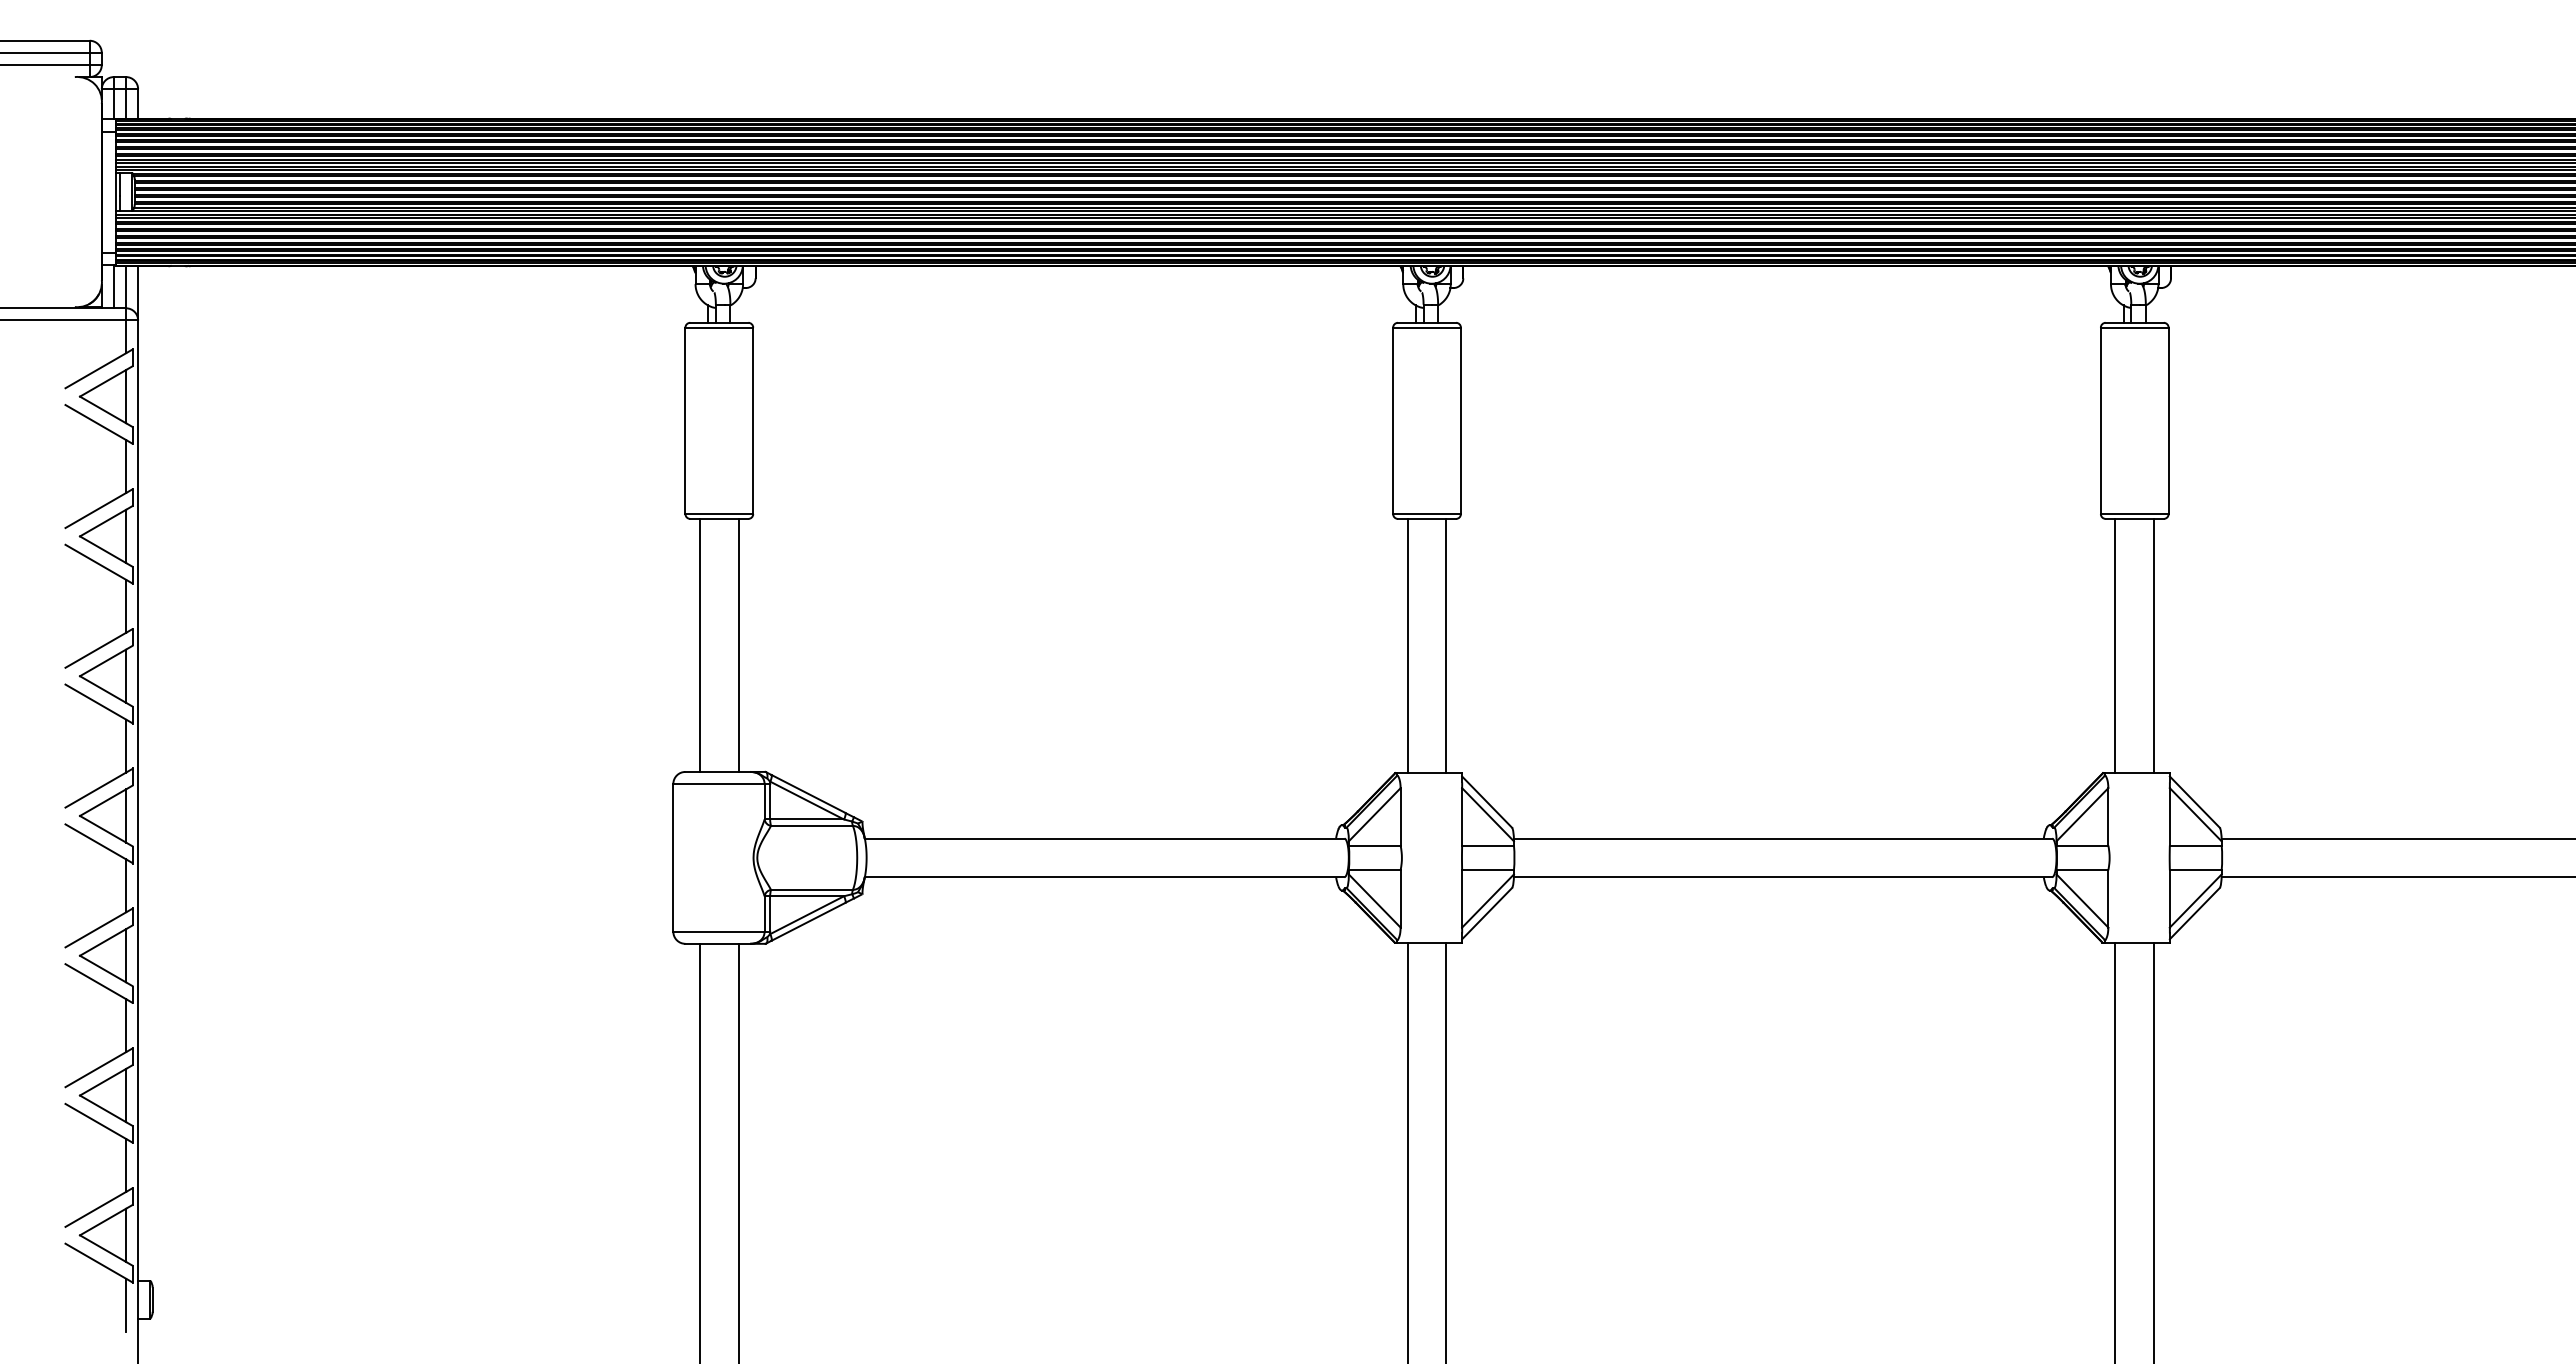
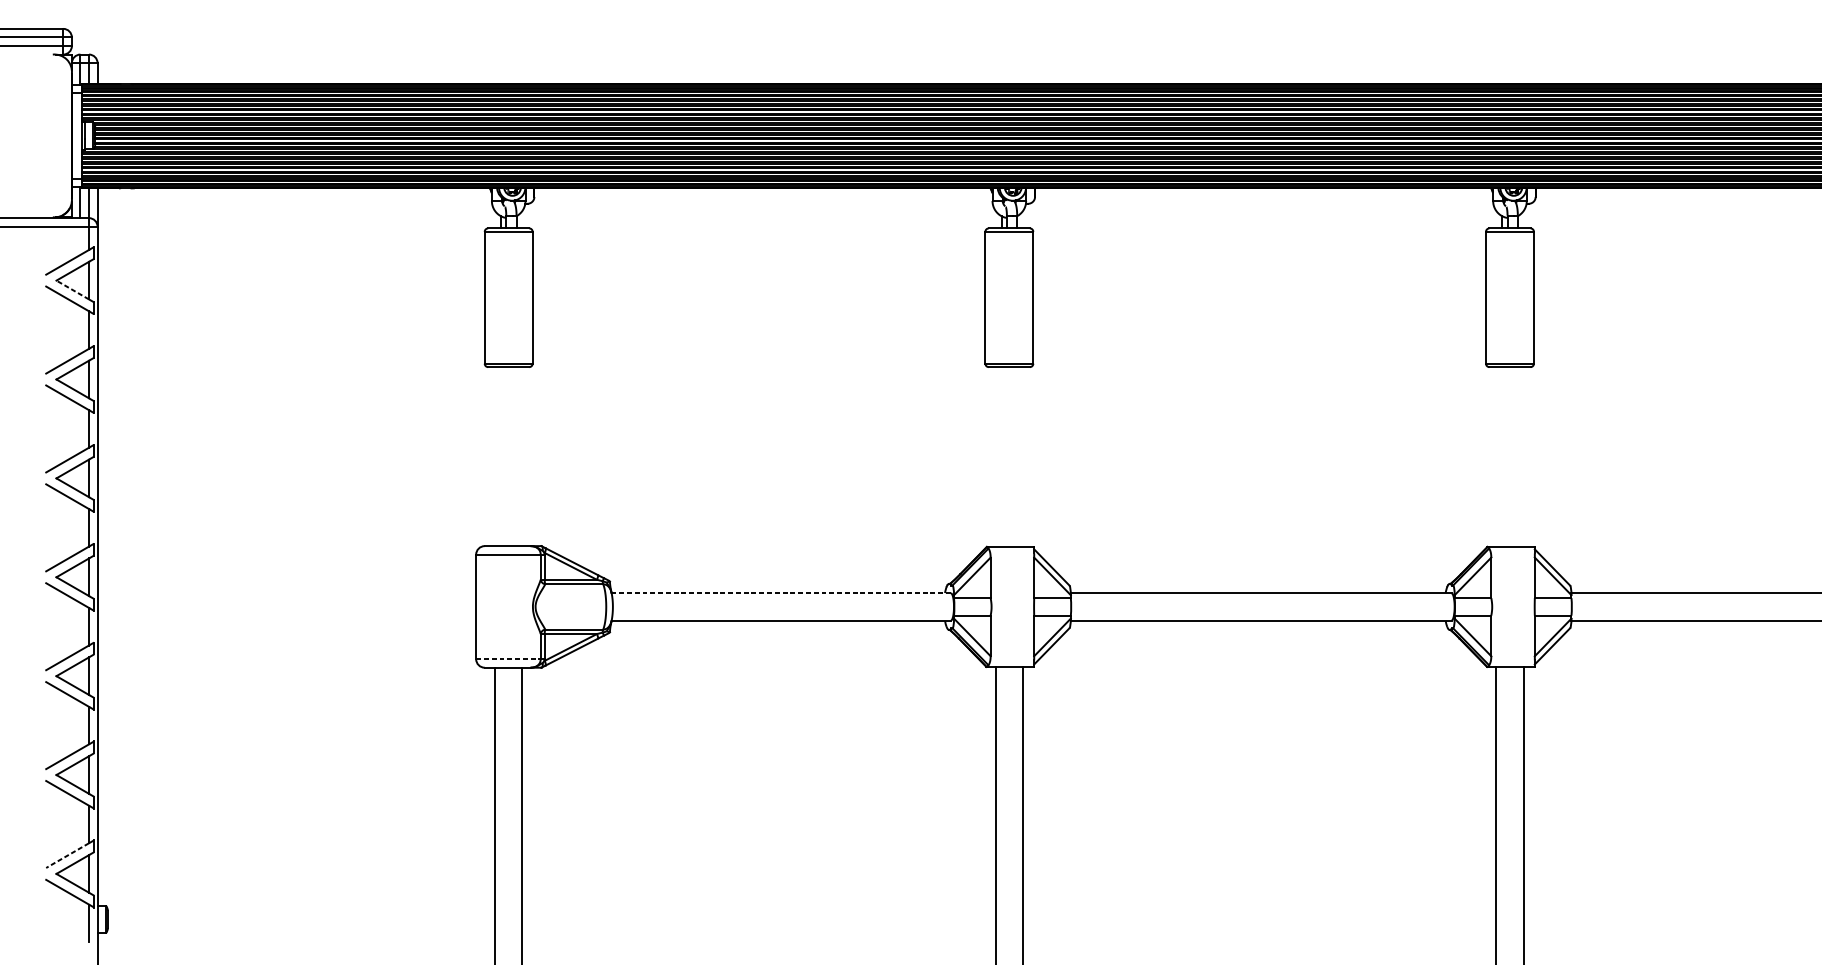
line: (103, 409) -> (73, 289), solid -> dashed
line: (699, 644) -> (494, 455), removed
line: (738, 644) -> (522, 455), removed
line: (1407, 645) -> (995, 456), removed
line: (1446, 645) -> (1023, 456), removed
line: (2115, 645) -> (1496, 456), removed
line: (2154, 645) -> (1523, 456), removed
line: (1104, 838) -> (781, 593), solid -> dashed
line: (719, 931) -> (508, 658), solid -> dashed
line: (95, 1209) -> (67, 855), solid -> dashed

